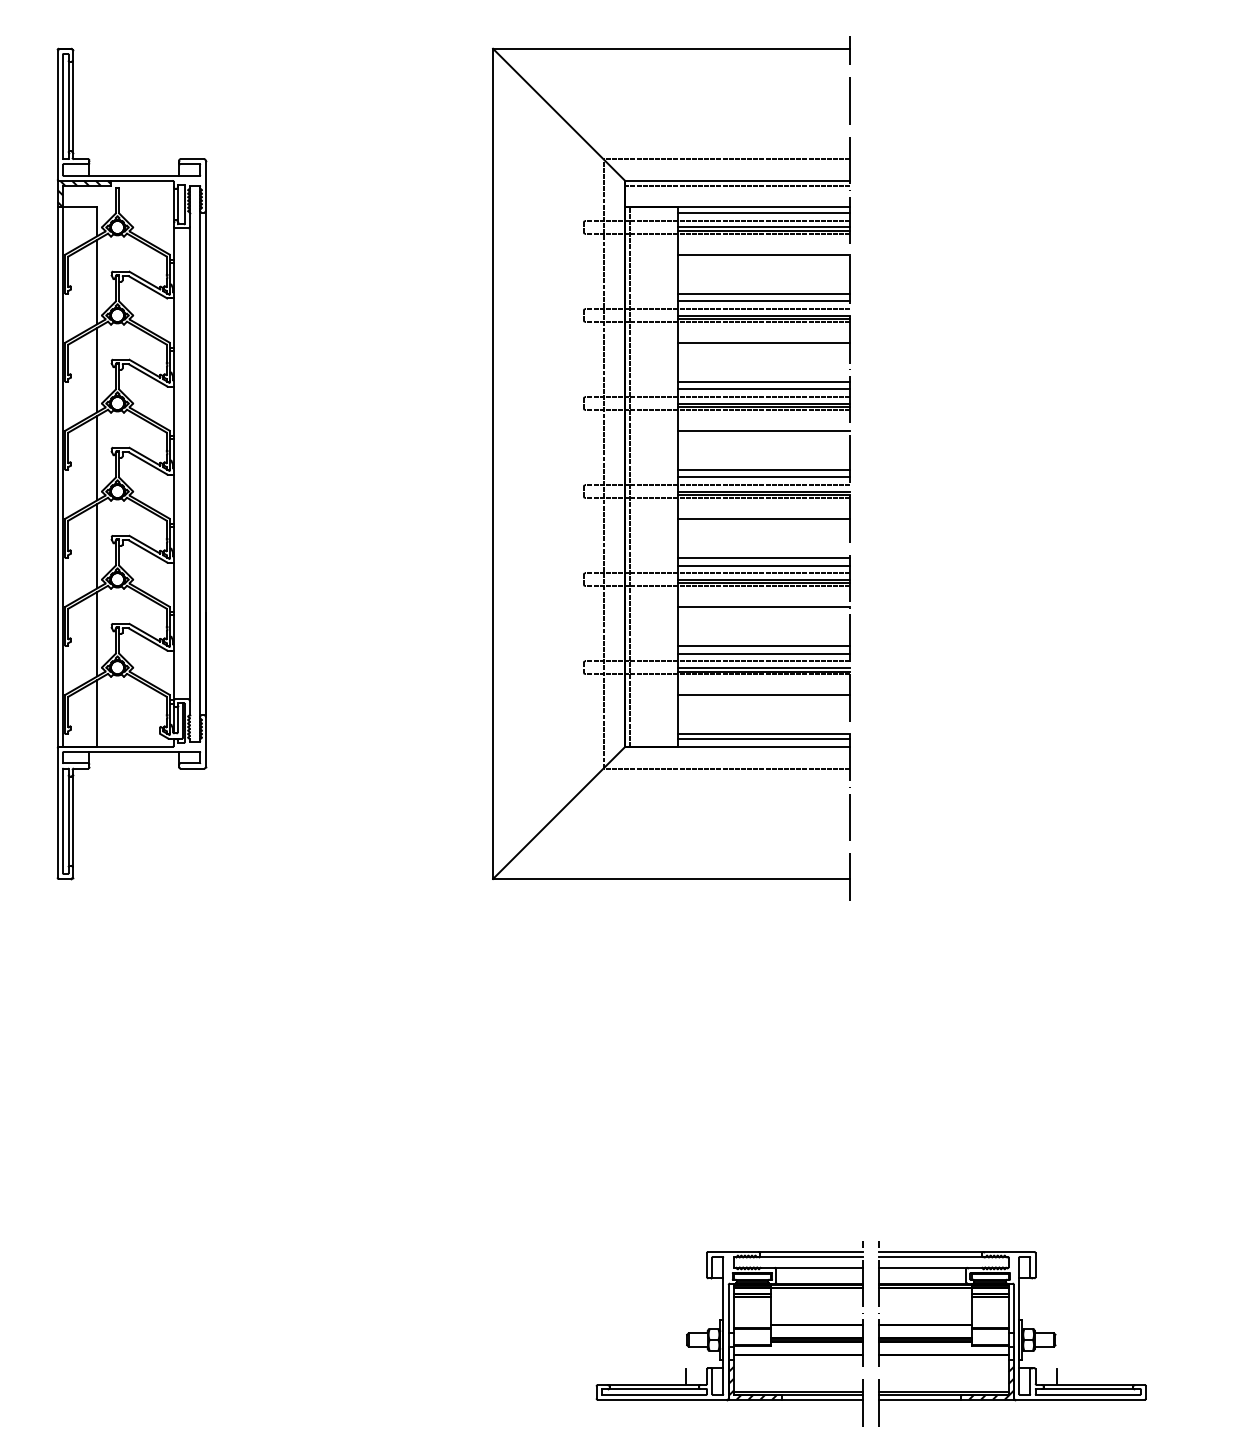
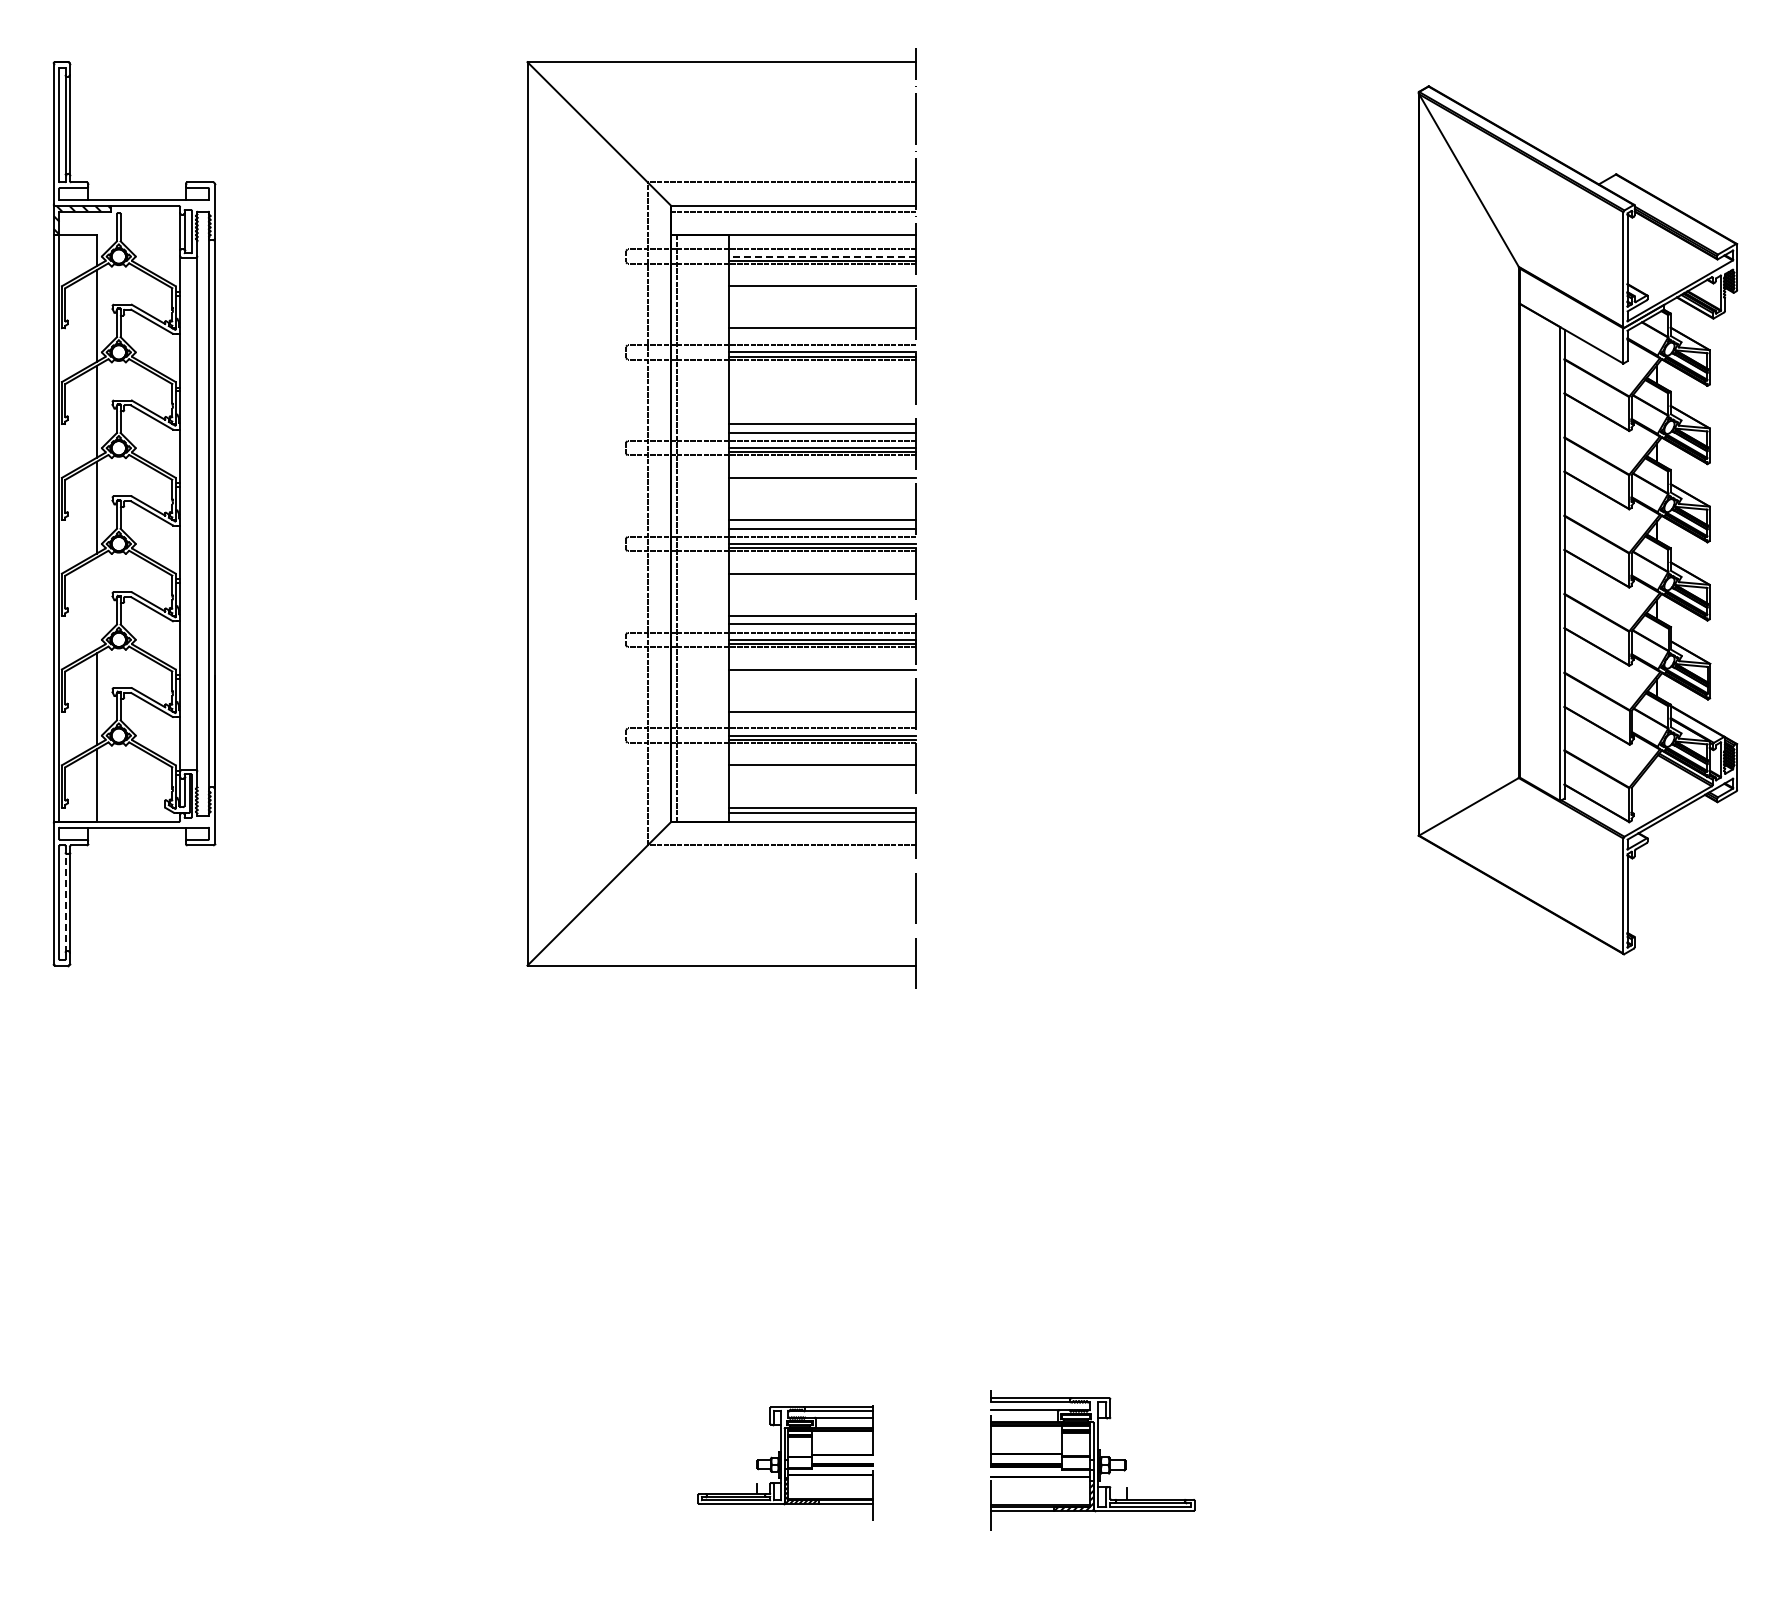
line: (764, 213) -> (822, 241), removed
line: (764, 227) -> (822, 256), solid -> dashed
line: (764, 301) -> (822, 337), removed
line: (764, 343) -> (822, 382), removed
line: (97, 546) -> (96, 603), removed
line: (764, 653) -> (822, 720), removed
line: (68, 820) -> (65, 902), solid -> dashed
part: (730, 1333) -> (785, 1460), size x0.6
part: (1012, 1333) -> (1092, 1460), size x0.7

